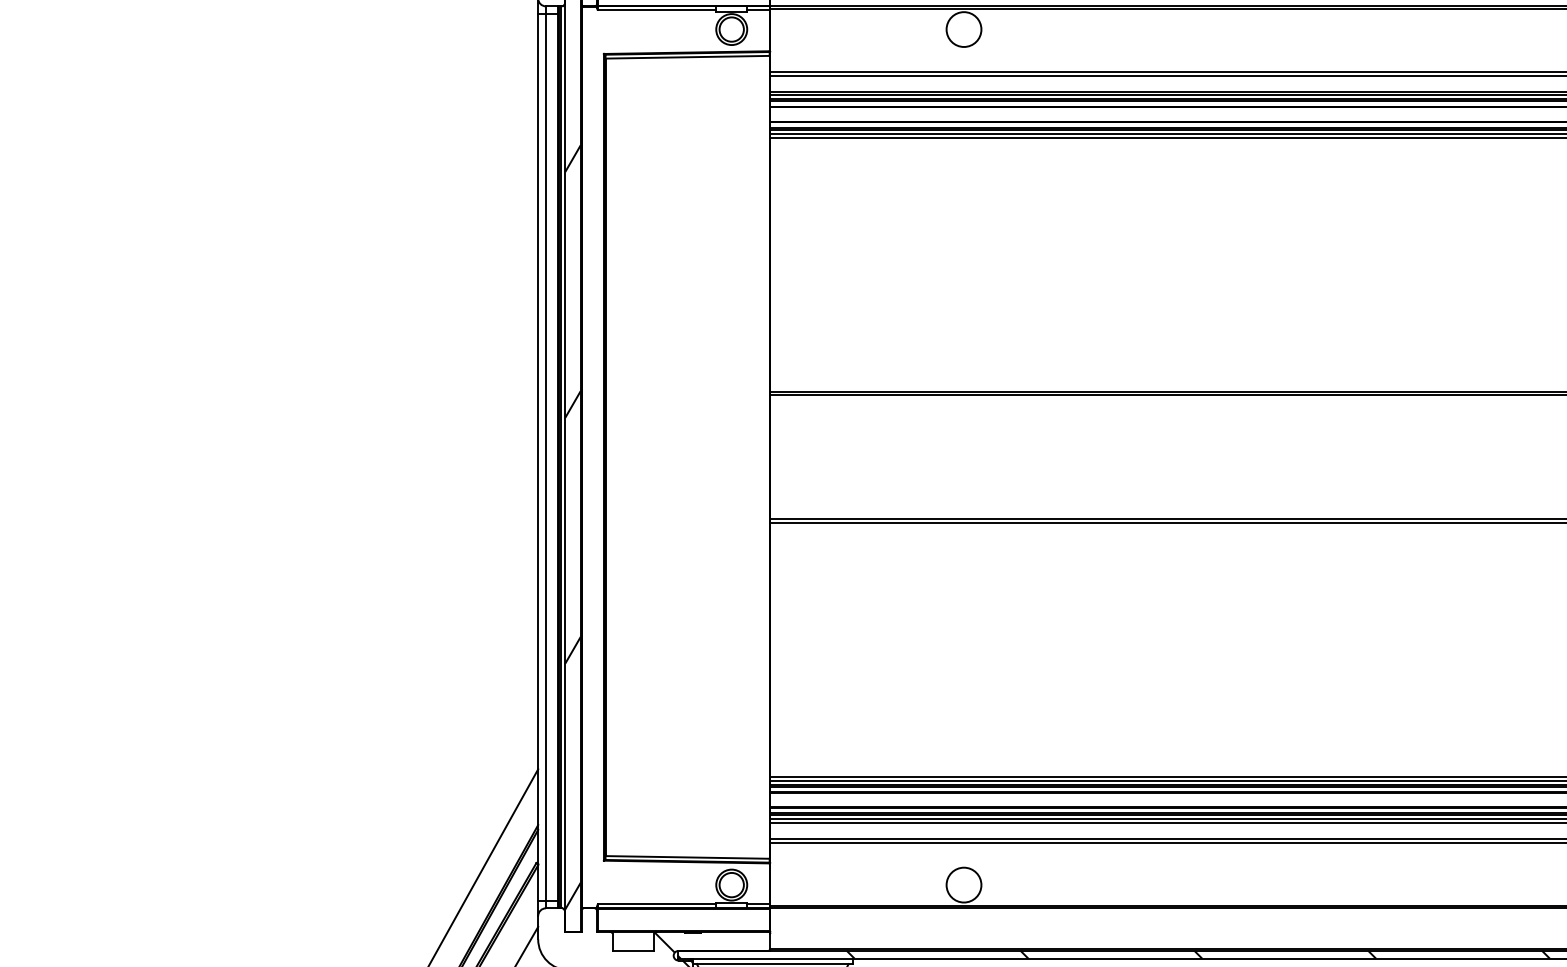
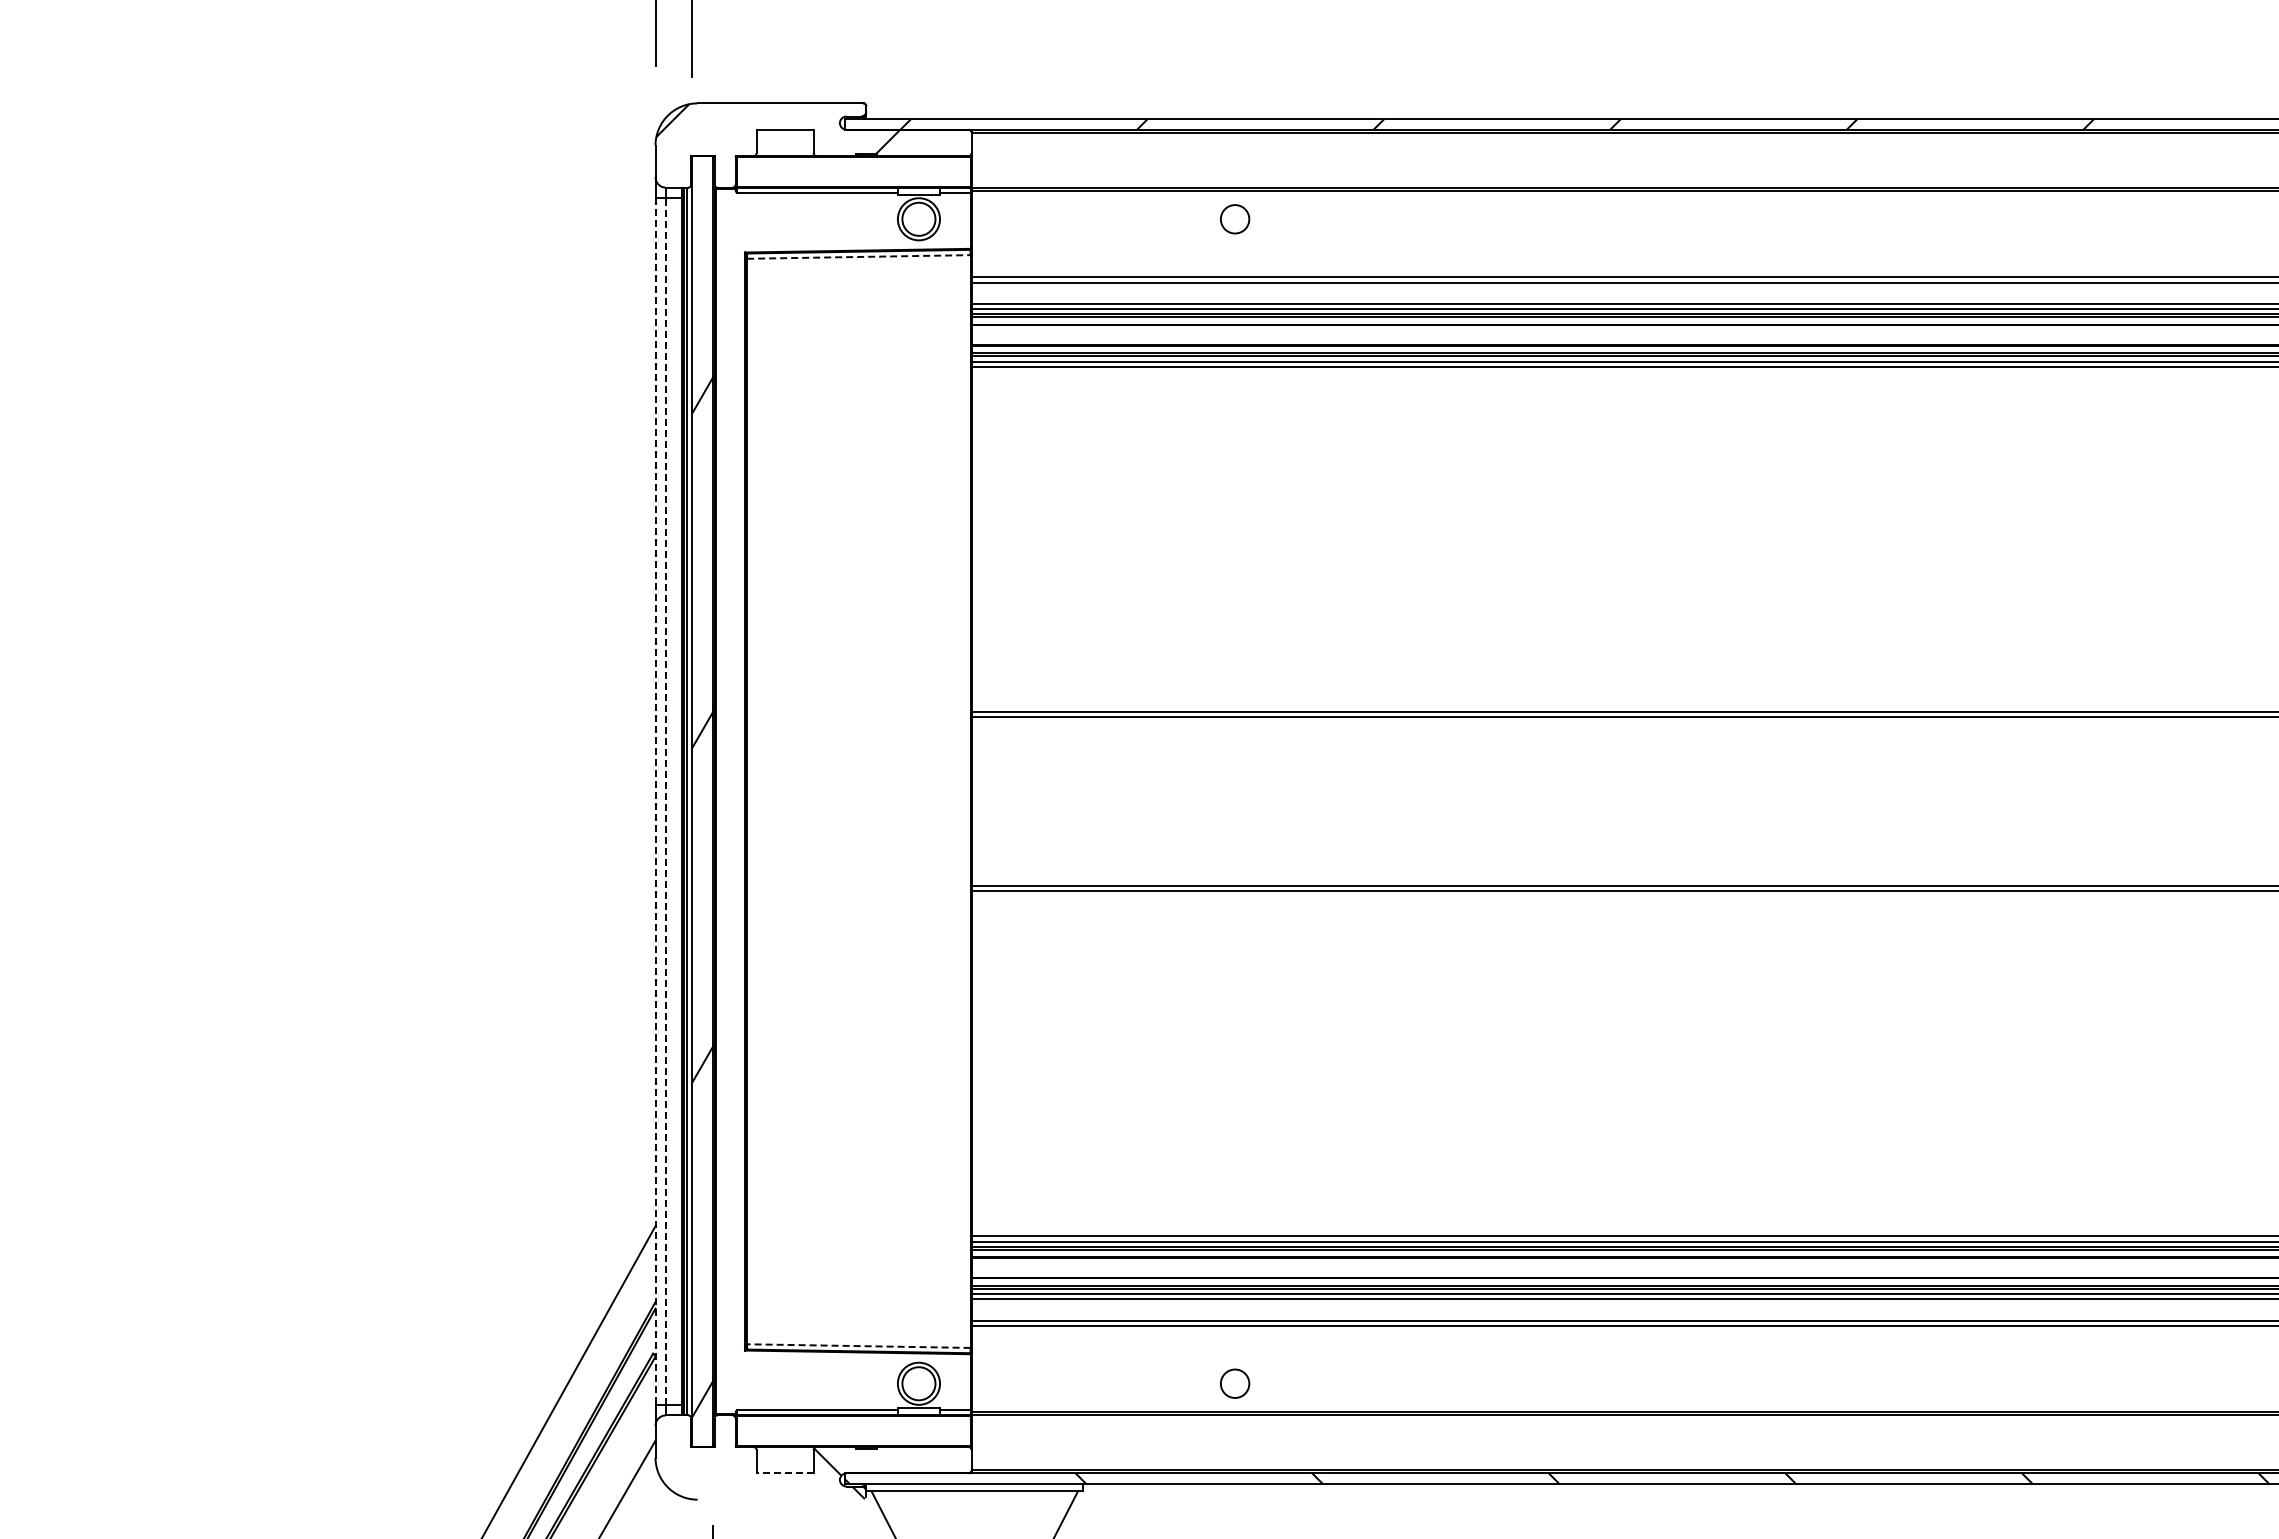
circle: (963, 29) -> (1234, 219), size x0.6
line: (687, 56) -> (858, 256), solid -> dashed
line: (546, 457) -> (666, 801), solid -> dashed
line: (538, 458) -> (655, 802), solid -> dashed
line: (687, 857) -> (858, 1346), solid -> dashed
circle: (963, 884) -> (1234, 1383), size x0.6
line: (632, 951) -> (784, 1473), solid -> dashed

